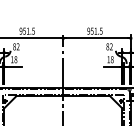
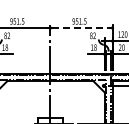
line: (97, 38) -> (81, 28), solid -> dashed

